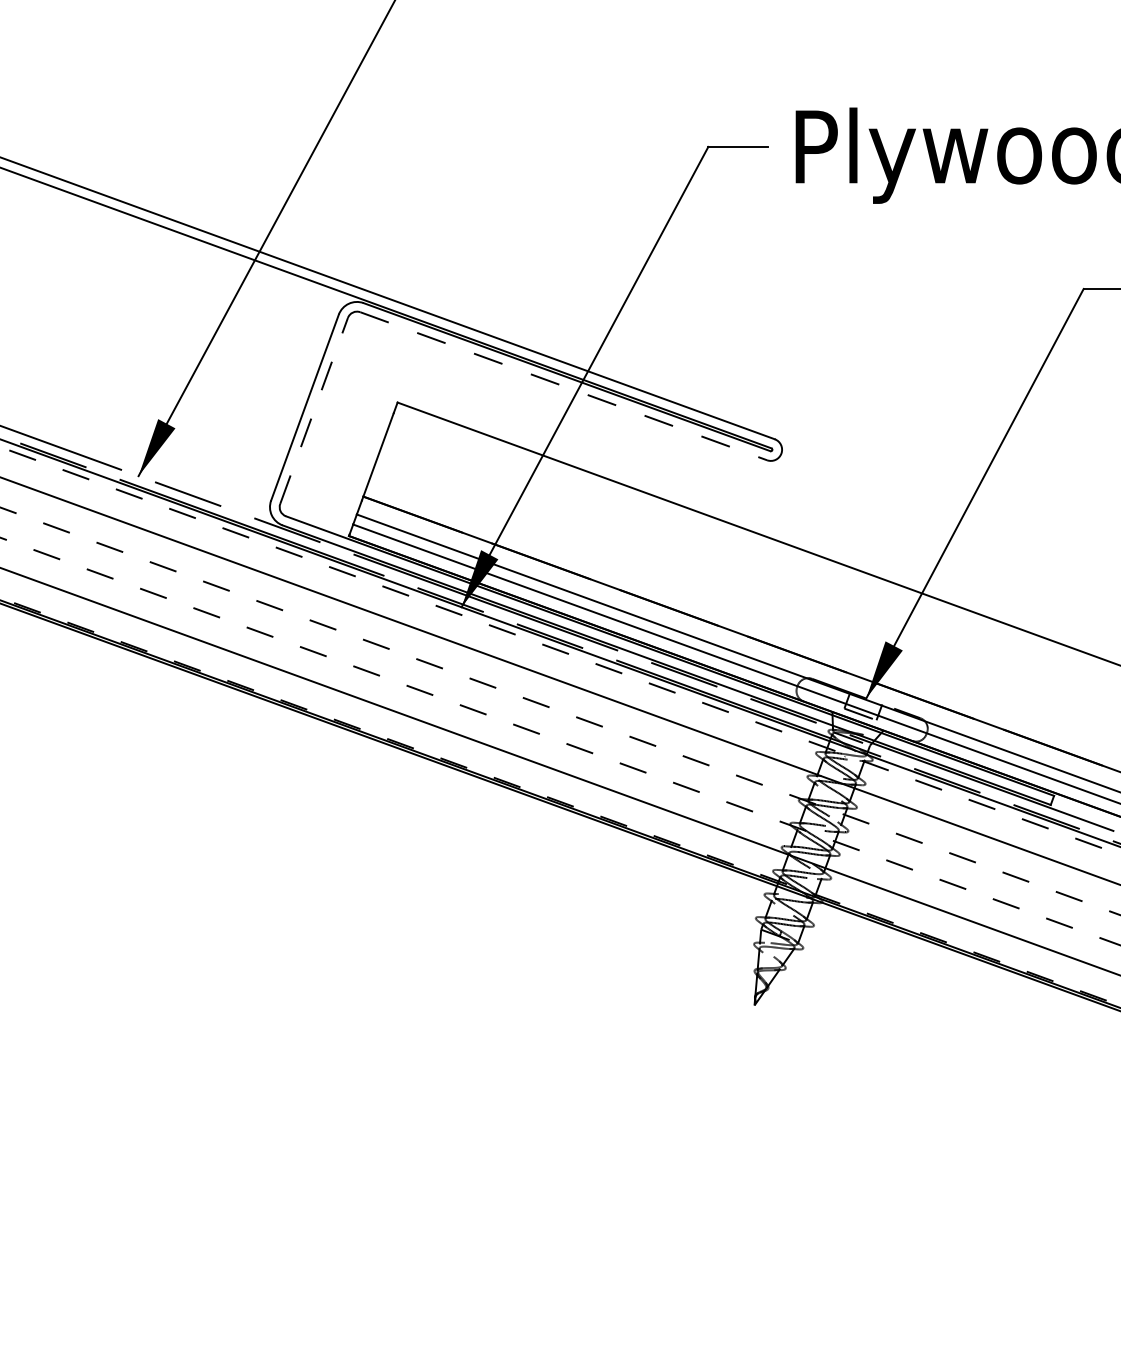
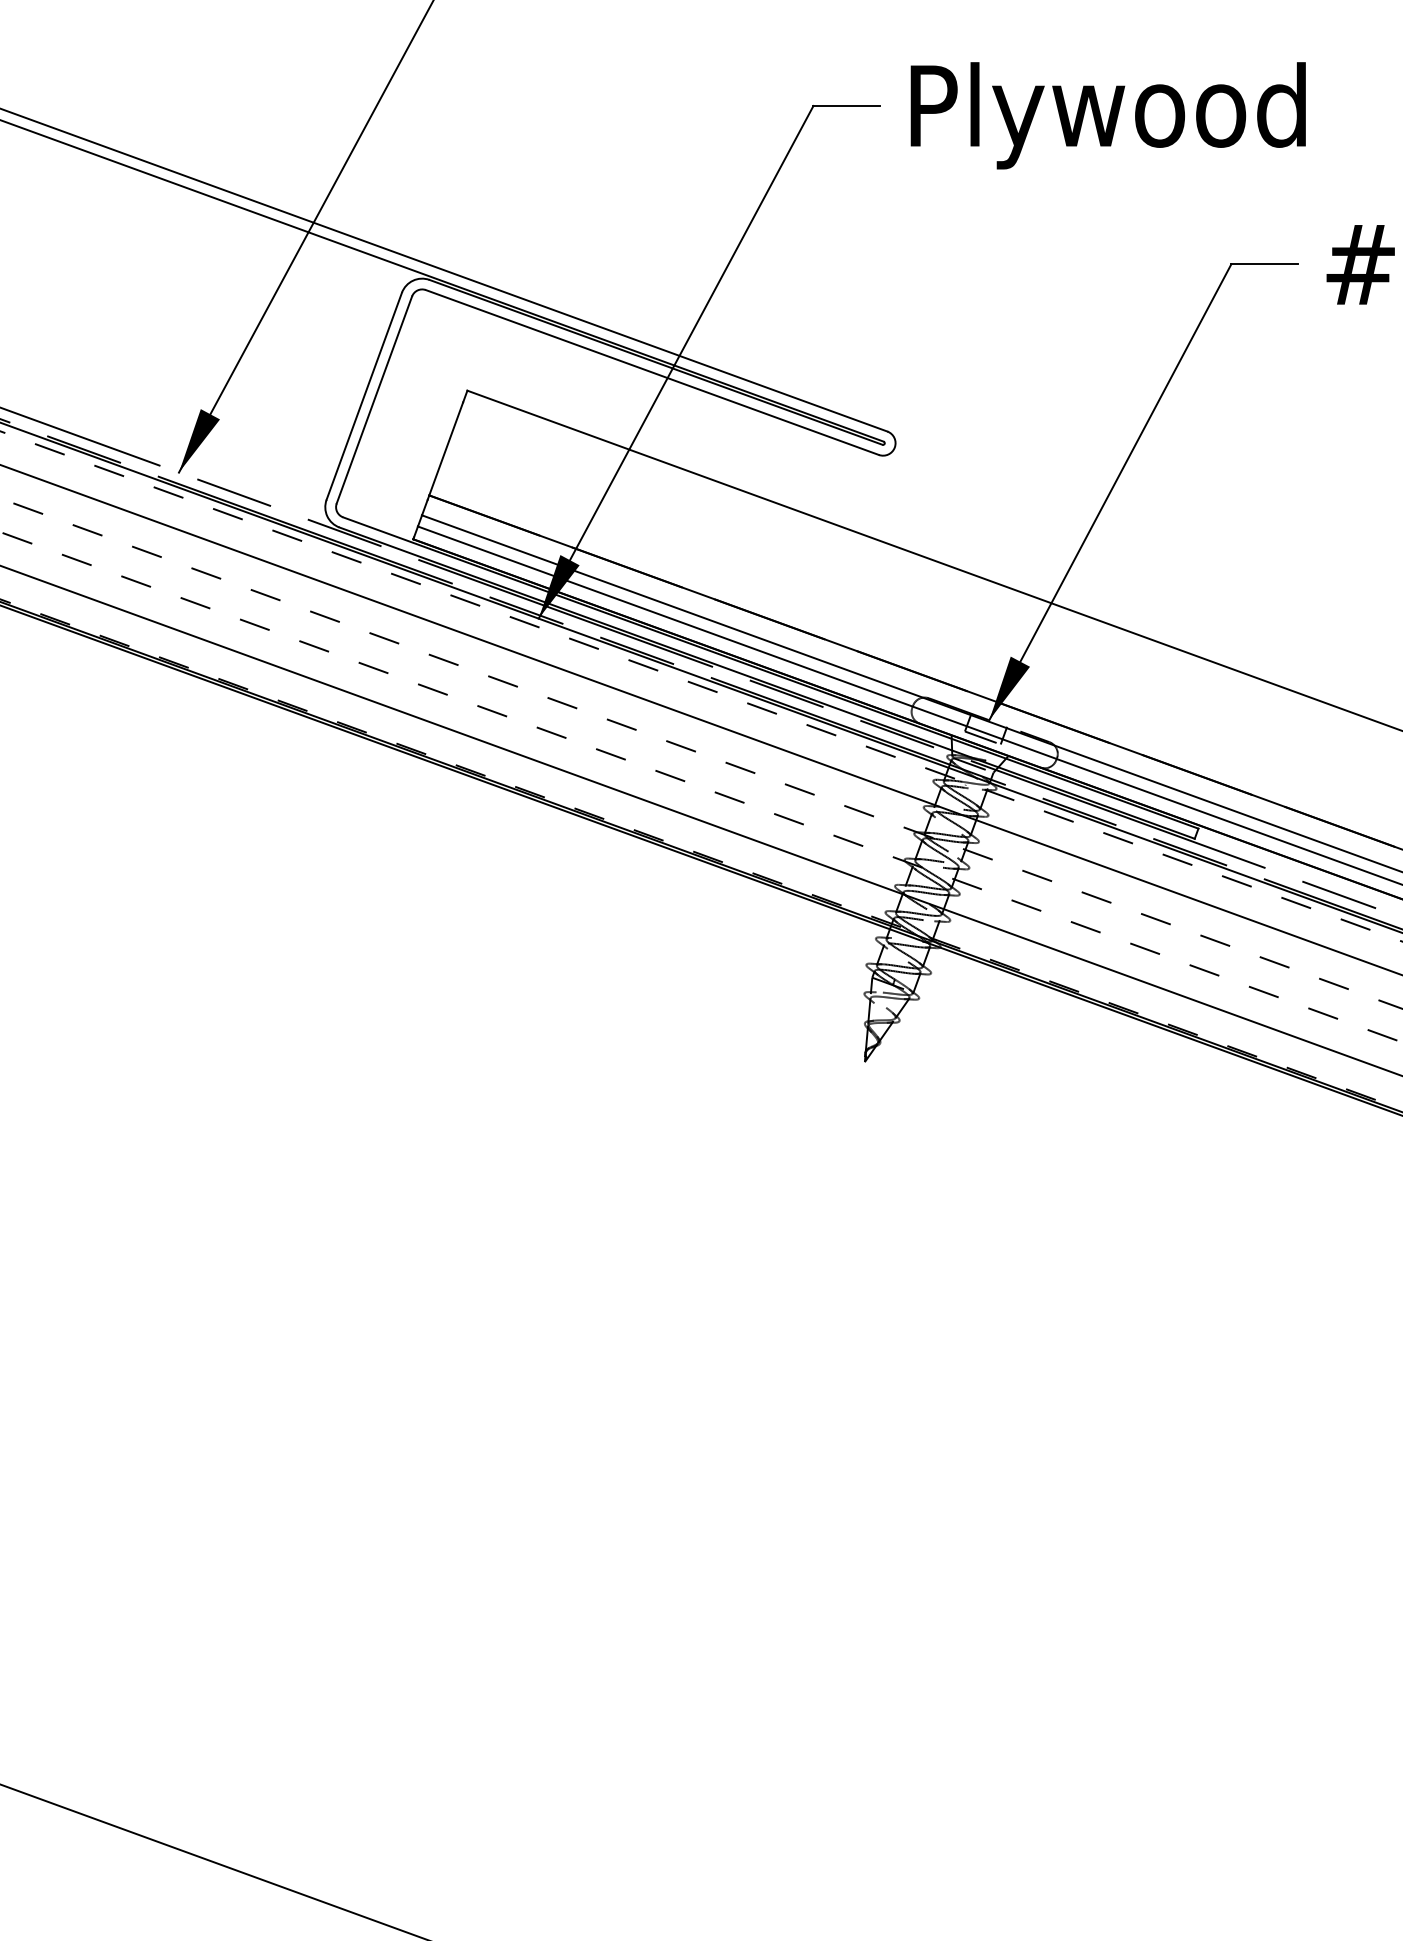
line: (563, 386) -> (652, 372), dashed -> solid
line: (314, 410) -> (374, 399), dashed -> solid

